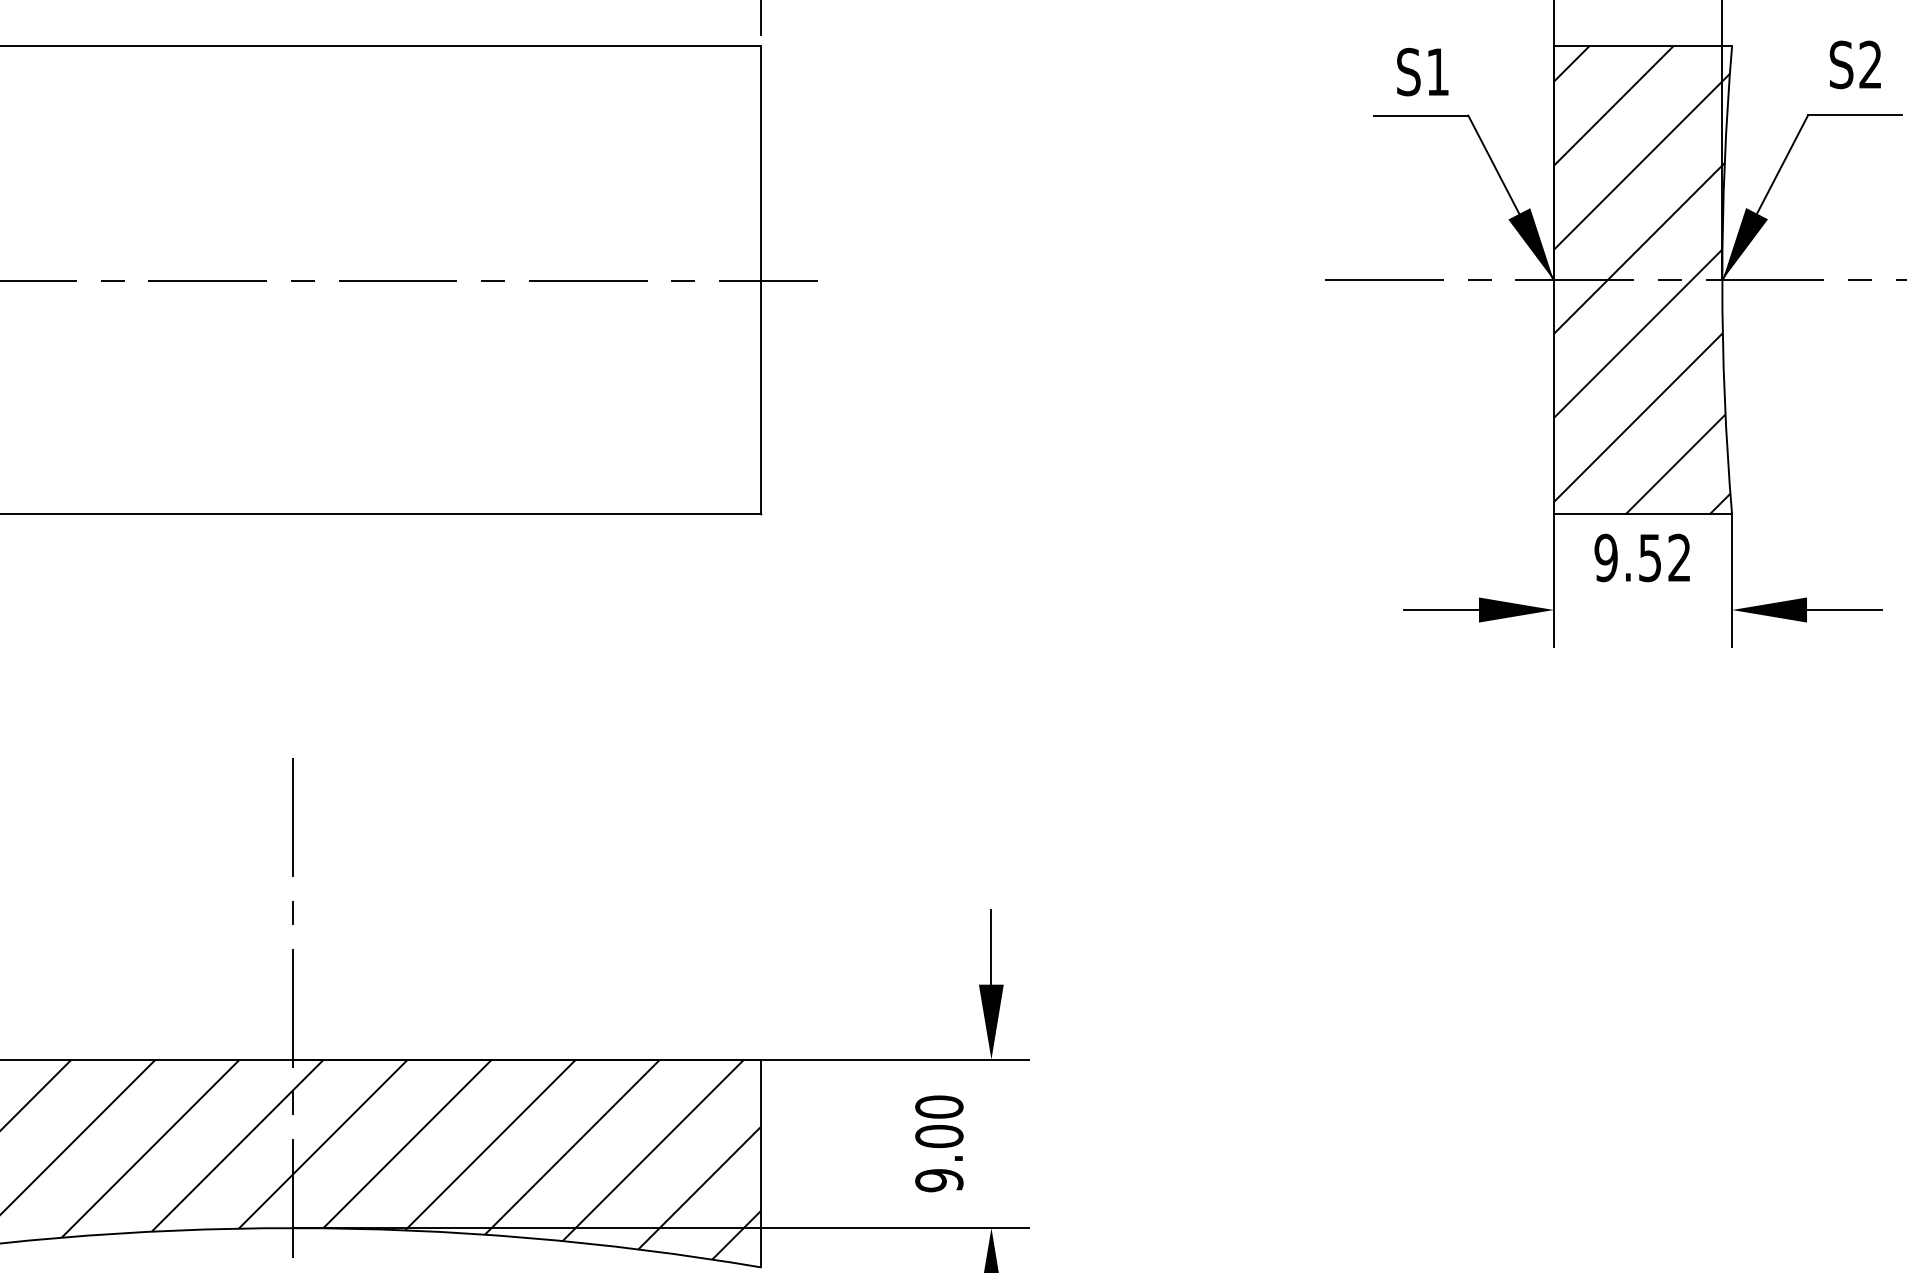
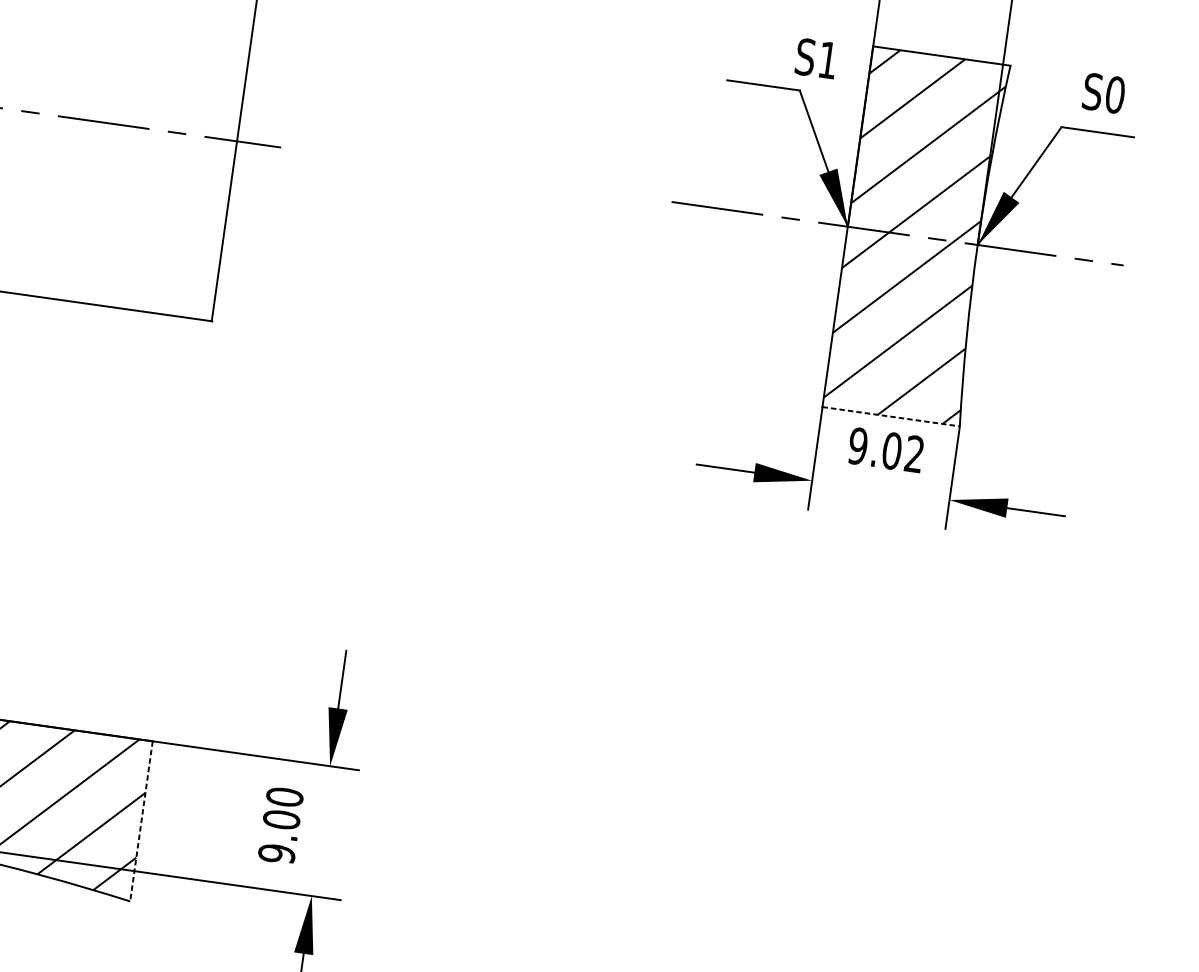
text: (1870, 64) -> (1115, 94), S2 -> S0
text: (1422, 72) -> (816, 58), moved
line: (1643, 514) -> (891, 416), solid -> dashed
text: (1649, 557) -> (891, 450), 9.52 -> 9.02
line: (761, 1163) -> (141, 821), solid -> dashed

